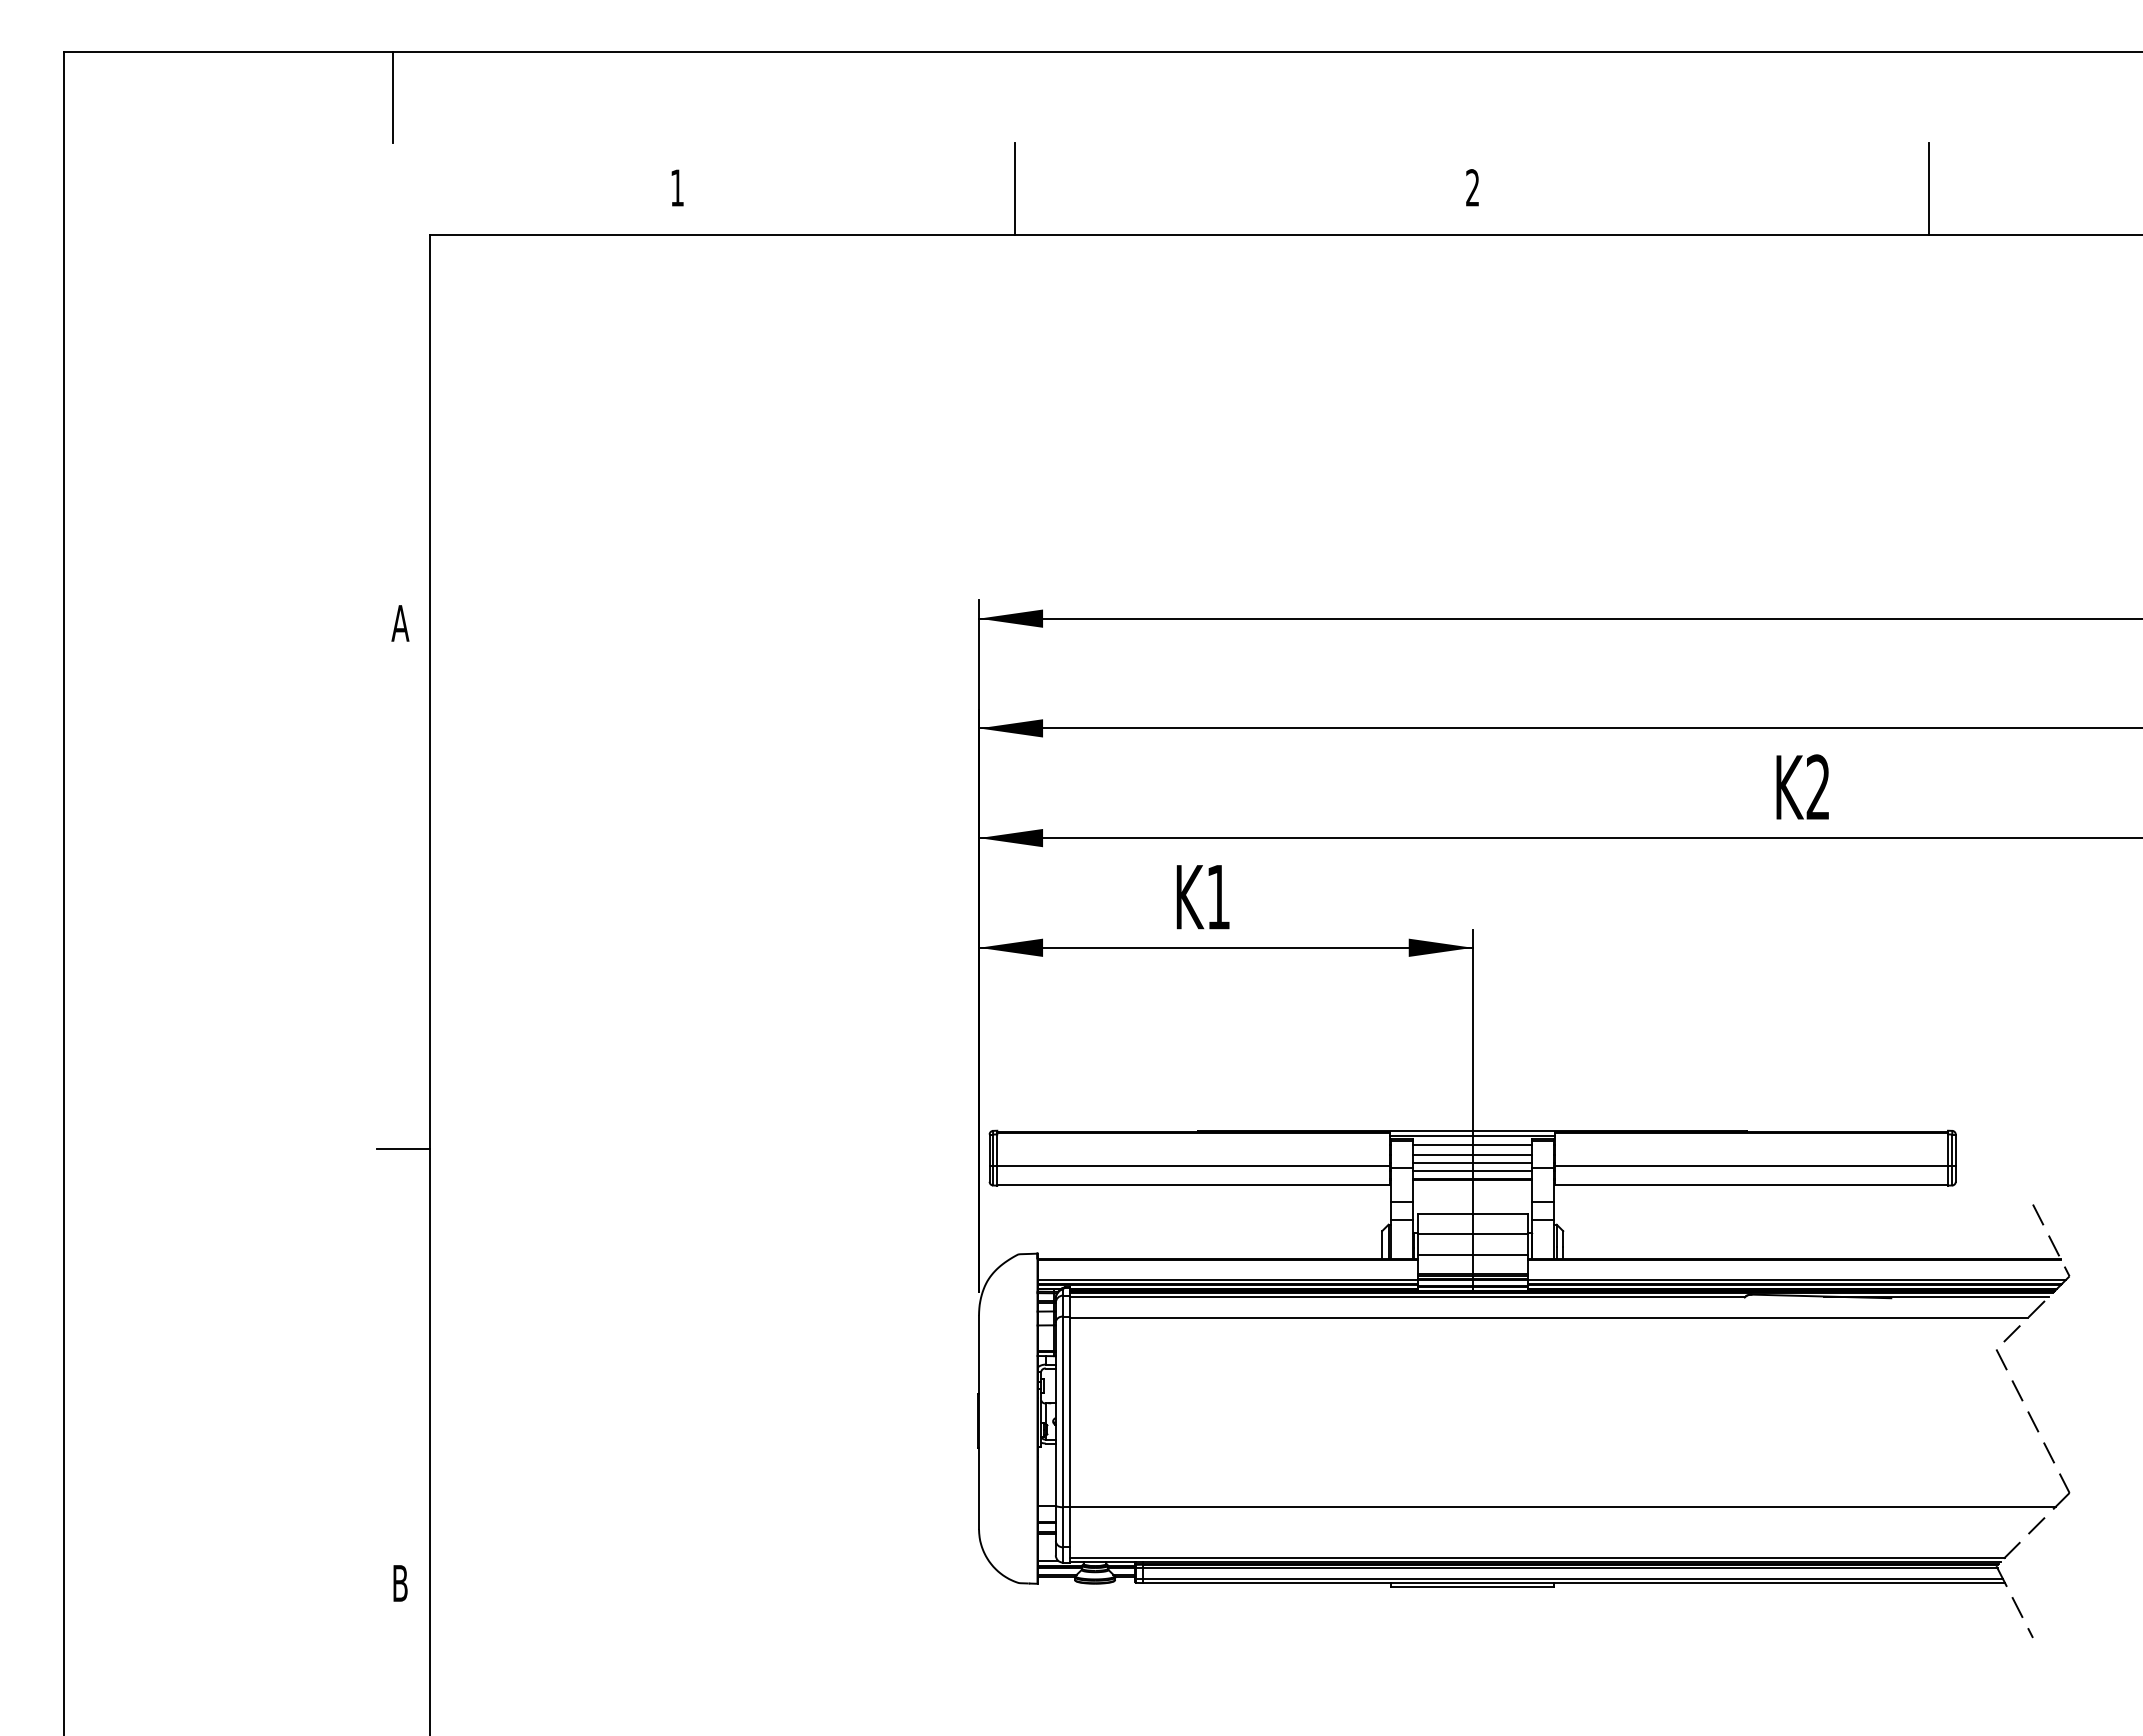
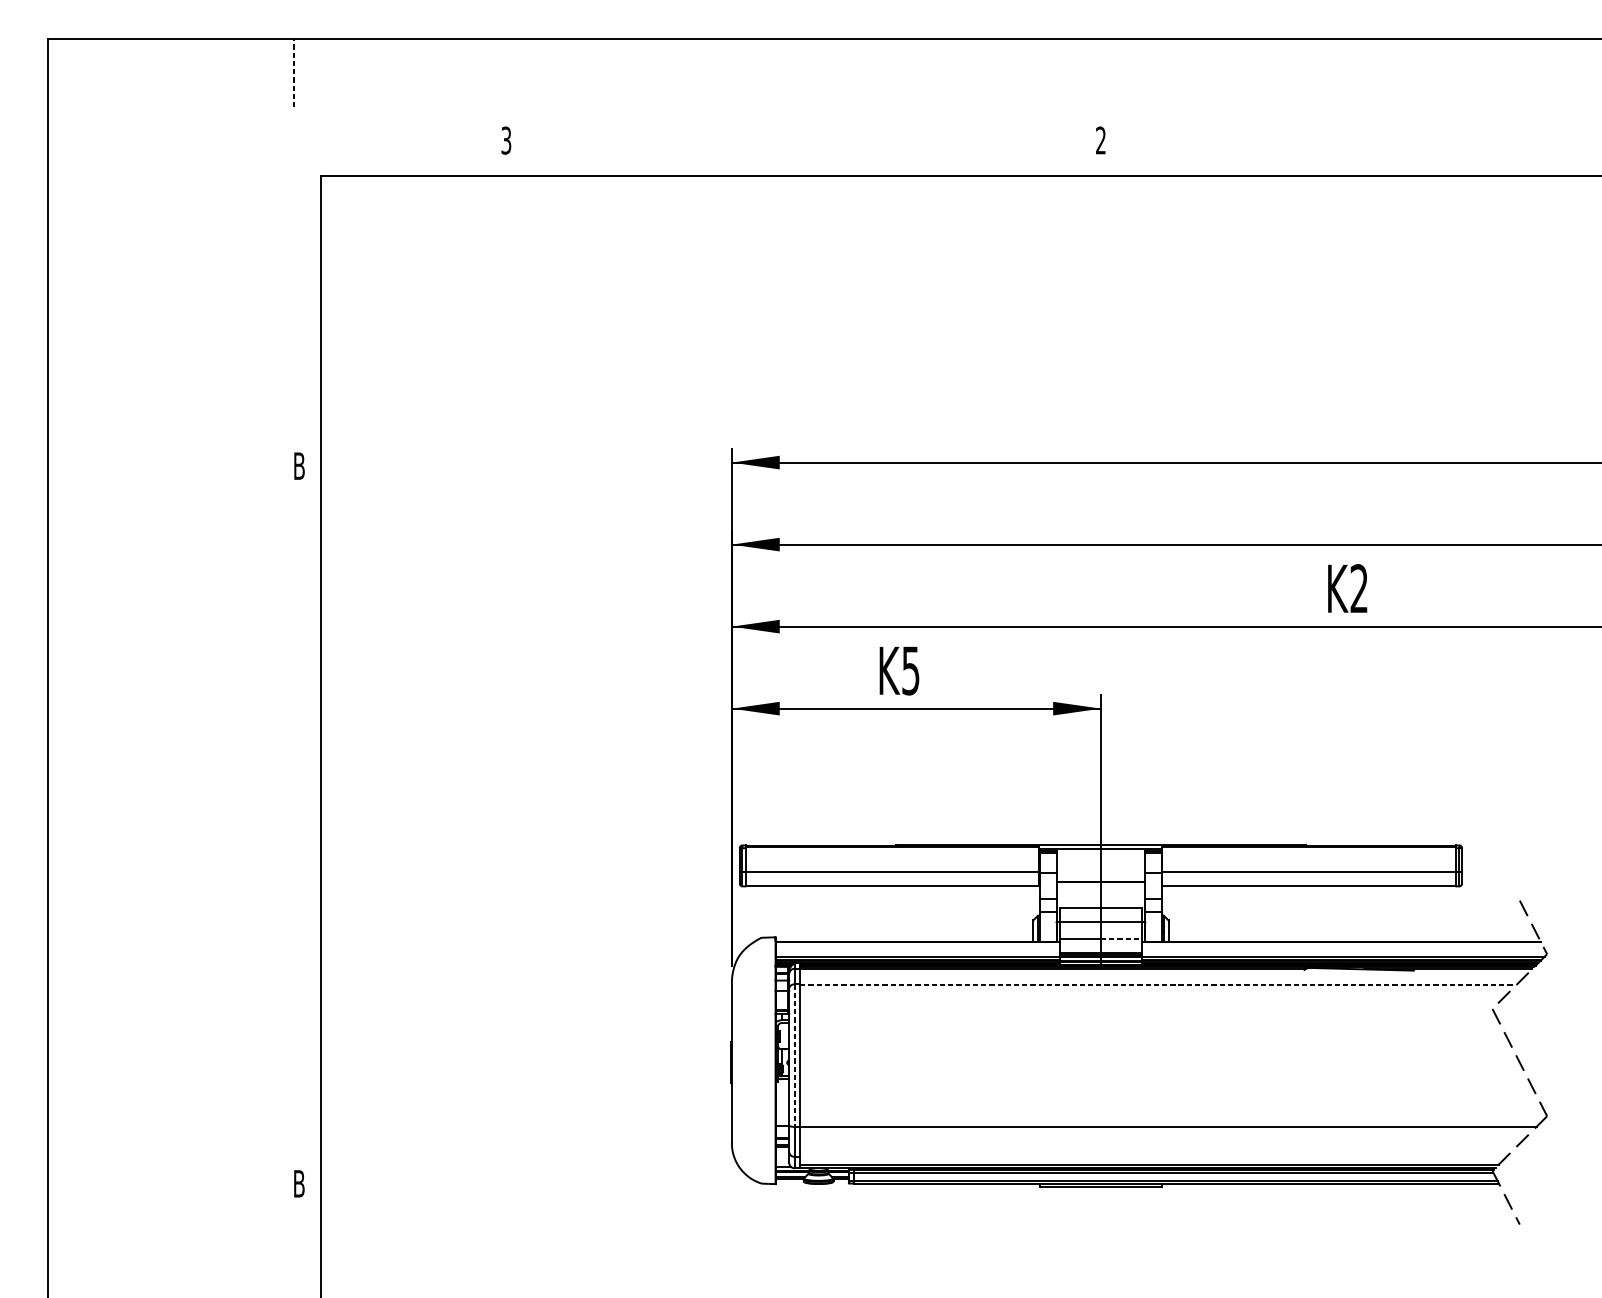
line: (393, 97) -> (294, 72), solid -> dashed
text: (676, 187) -> (505, 140), 1 -> 3
line: (1015, 188) -> (759, 141), removed
line: (1929, 188) -> (1442, 141), removed
text: (400, 623) -> (299, 466), A -> B
text: (1218, 897) -> (910, 671), K1 -> K5
line: (1472, 1145) -> (1100, 856), removed
line: (402, 1148) -> (300, 858), removed
line: (1472, 1155) -> (1100, 863), removed
line: (1472, 1162) -> (1100, 869), removed
line: (1472, 1170) -> (1100, 875), removed
line: (1500, 1255) -> (1121, 938), solid -> dashed
line: (1549, 1317) -> (1158, 985), solid -> dashed
line: (1063, 1412) -> (795, 1056), solid -> dashed

